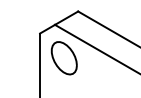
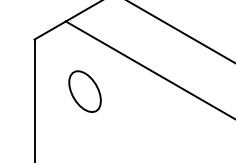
part: (63, 58) -> (83, 91), size x0.6

